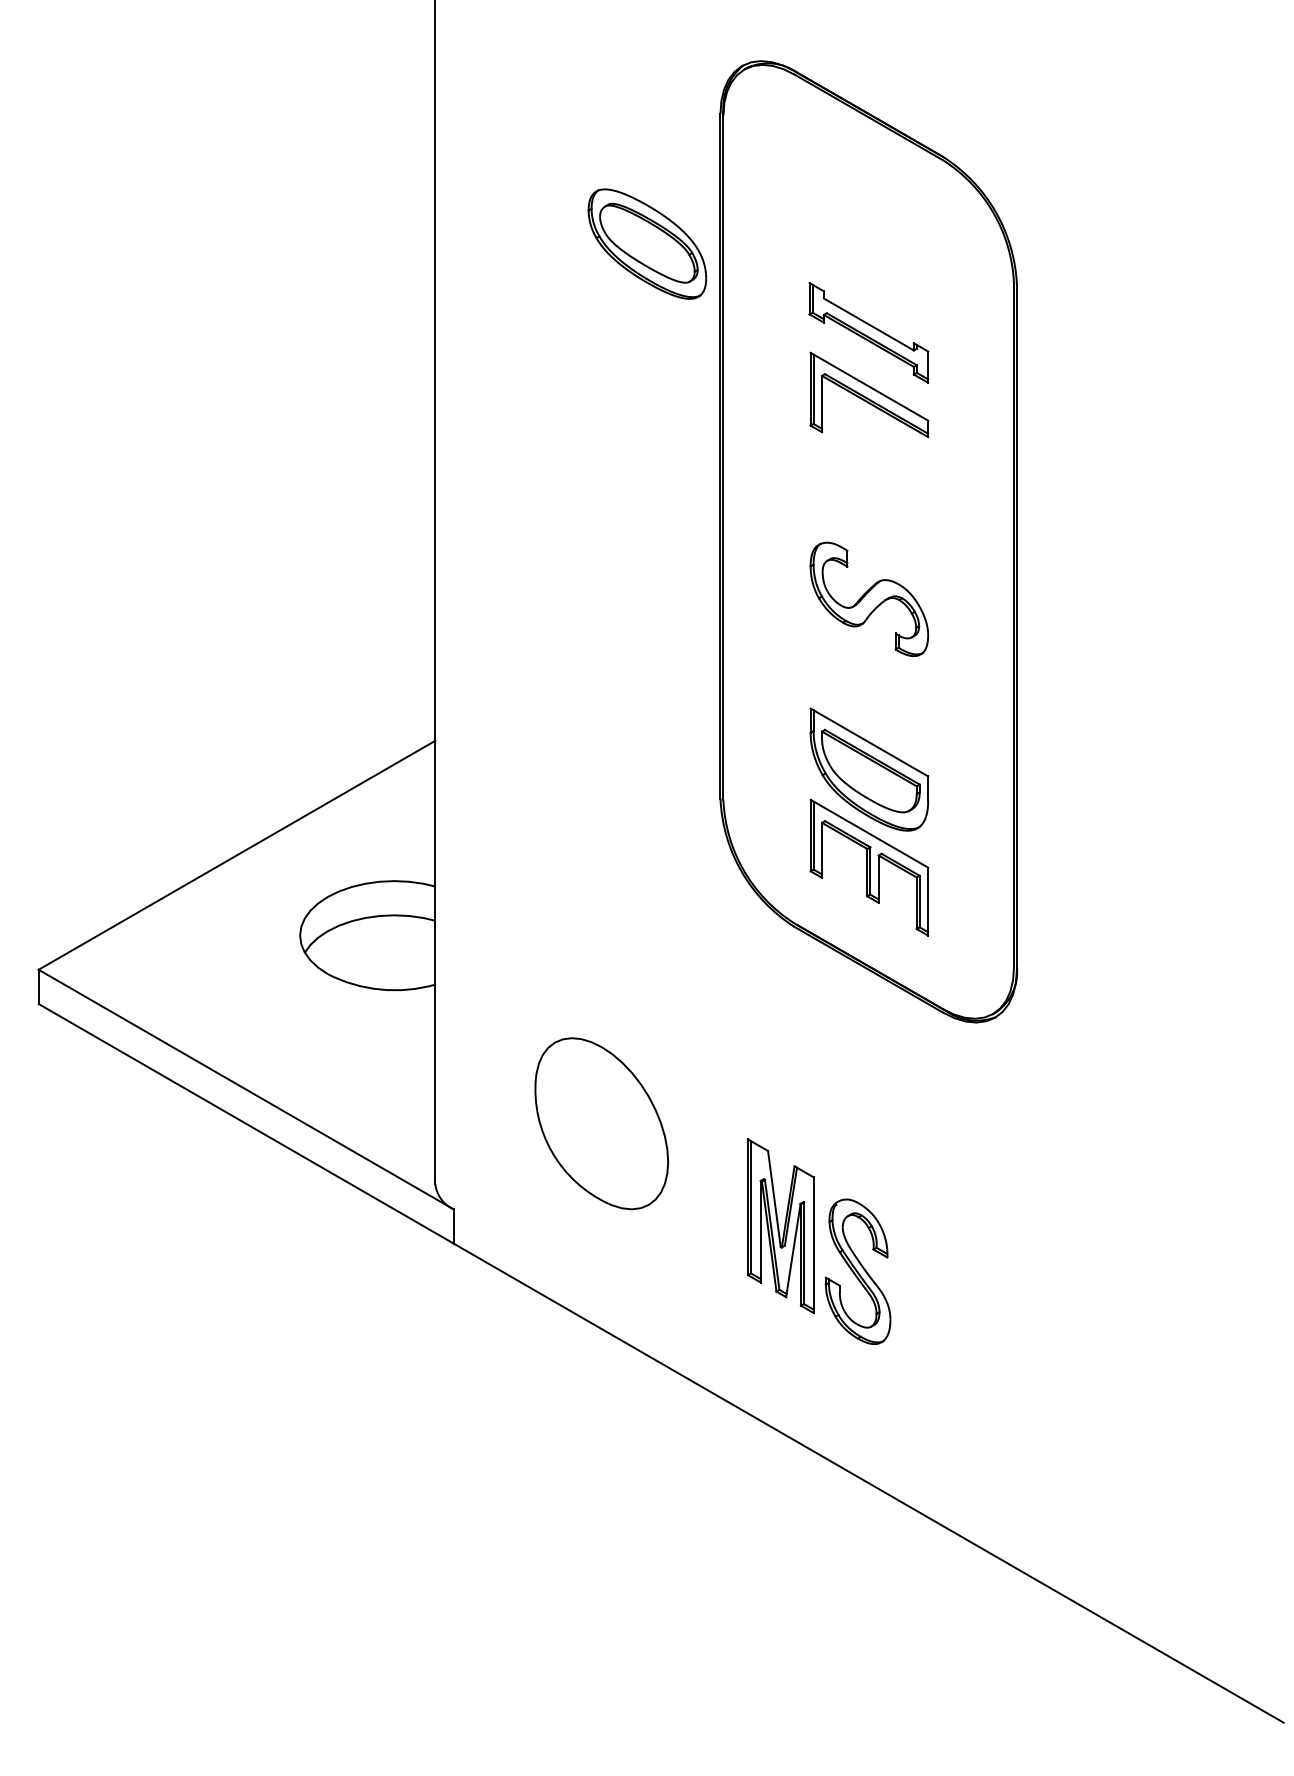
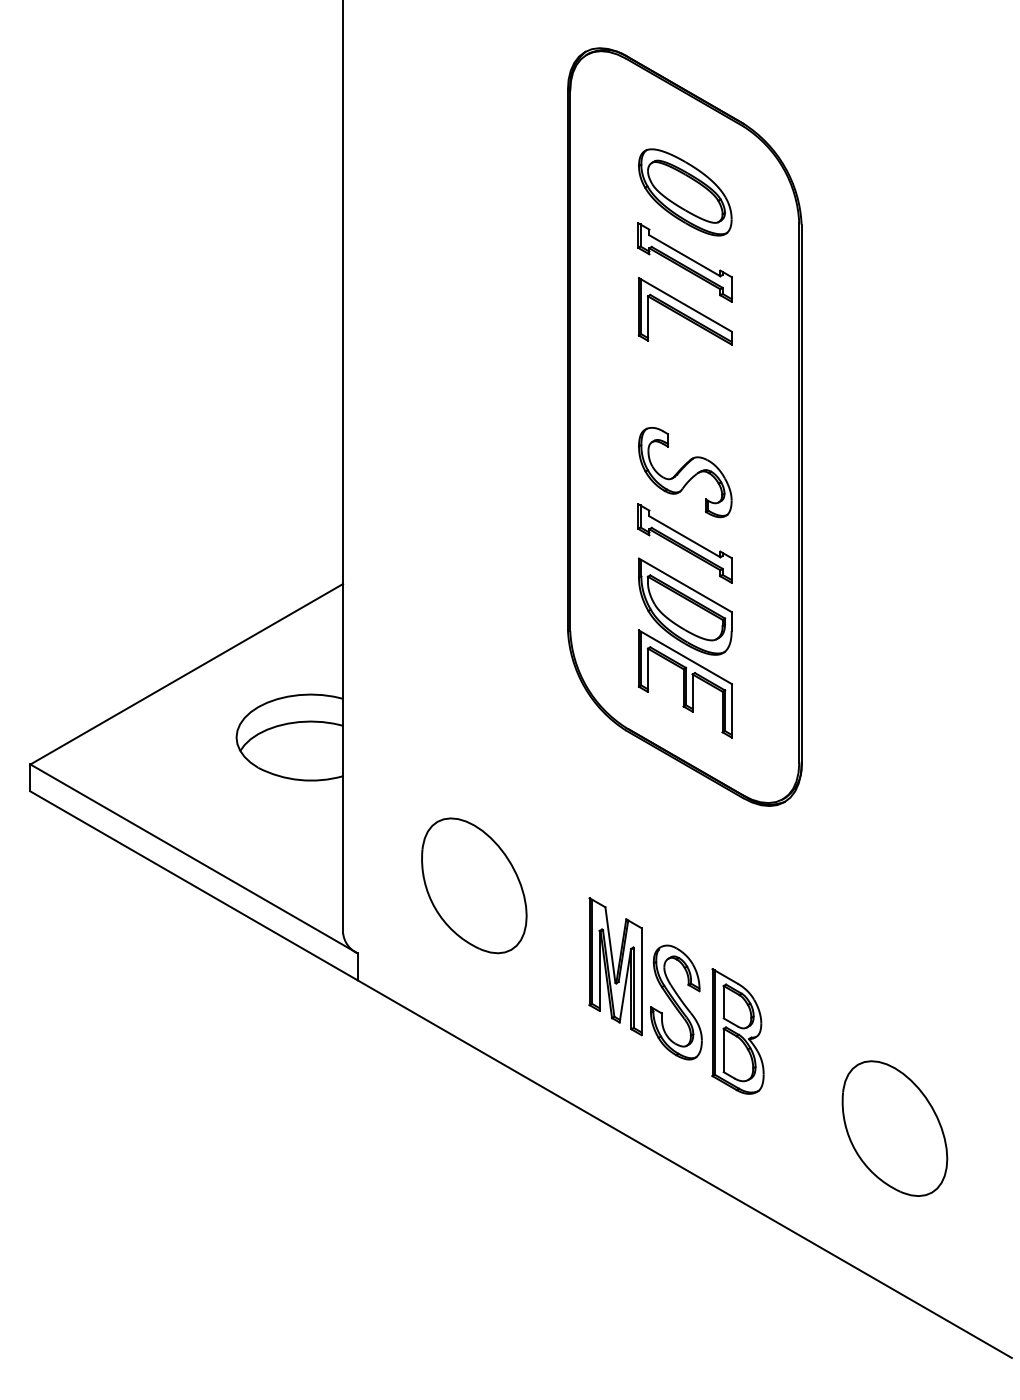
part: (647, 244) -> (685, 192), moved
part: (868, 689) -> (684, 543), added
part: (935, 1308) -> (737, 1031), added
part: (1134, 1431) -> (894, 1128), added

